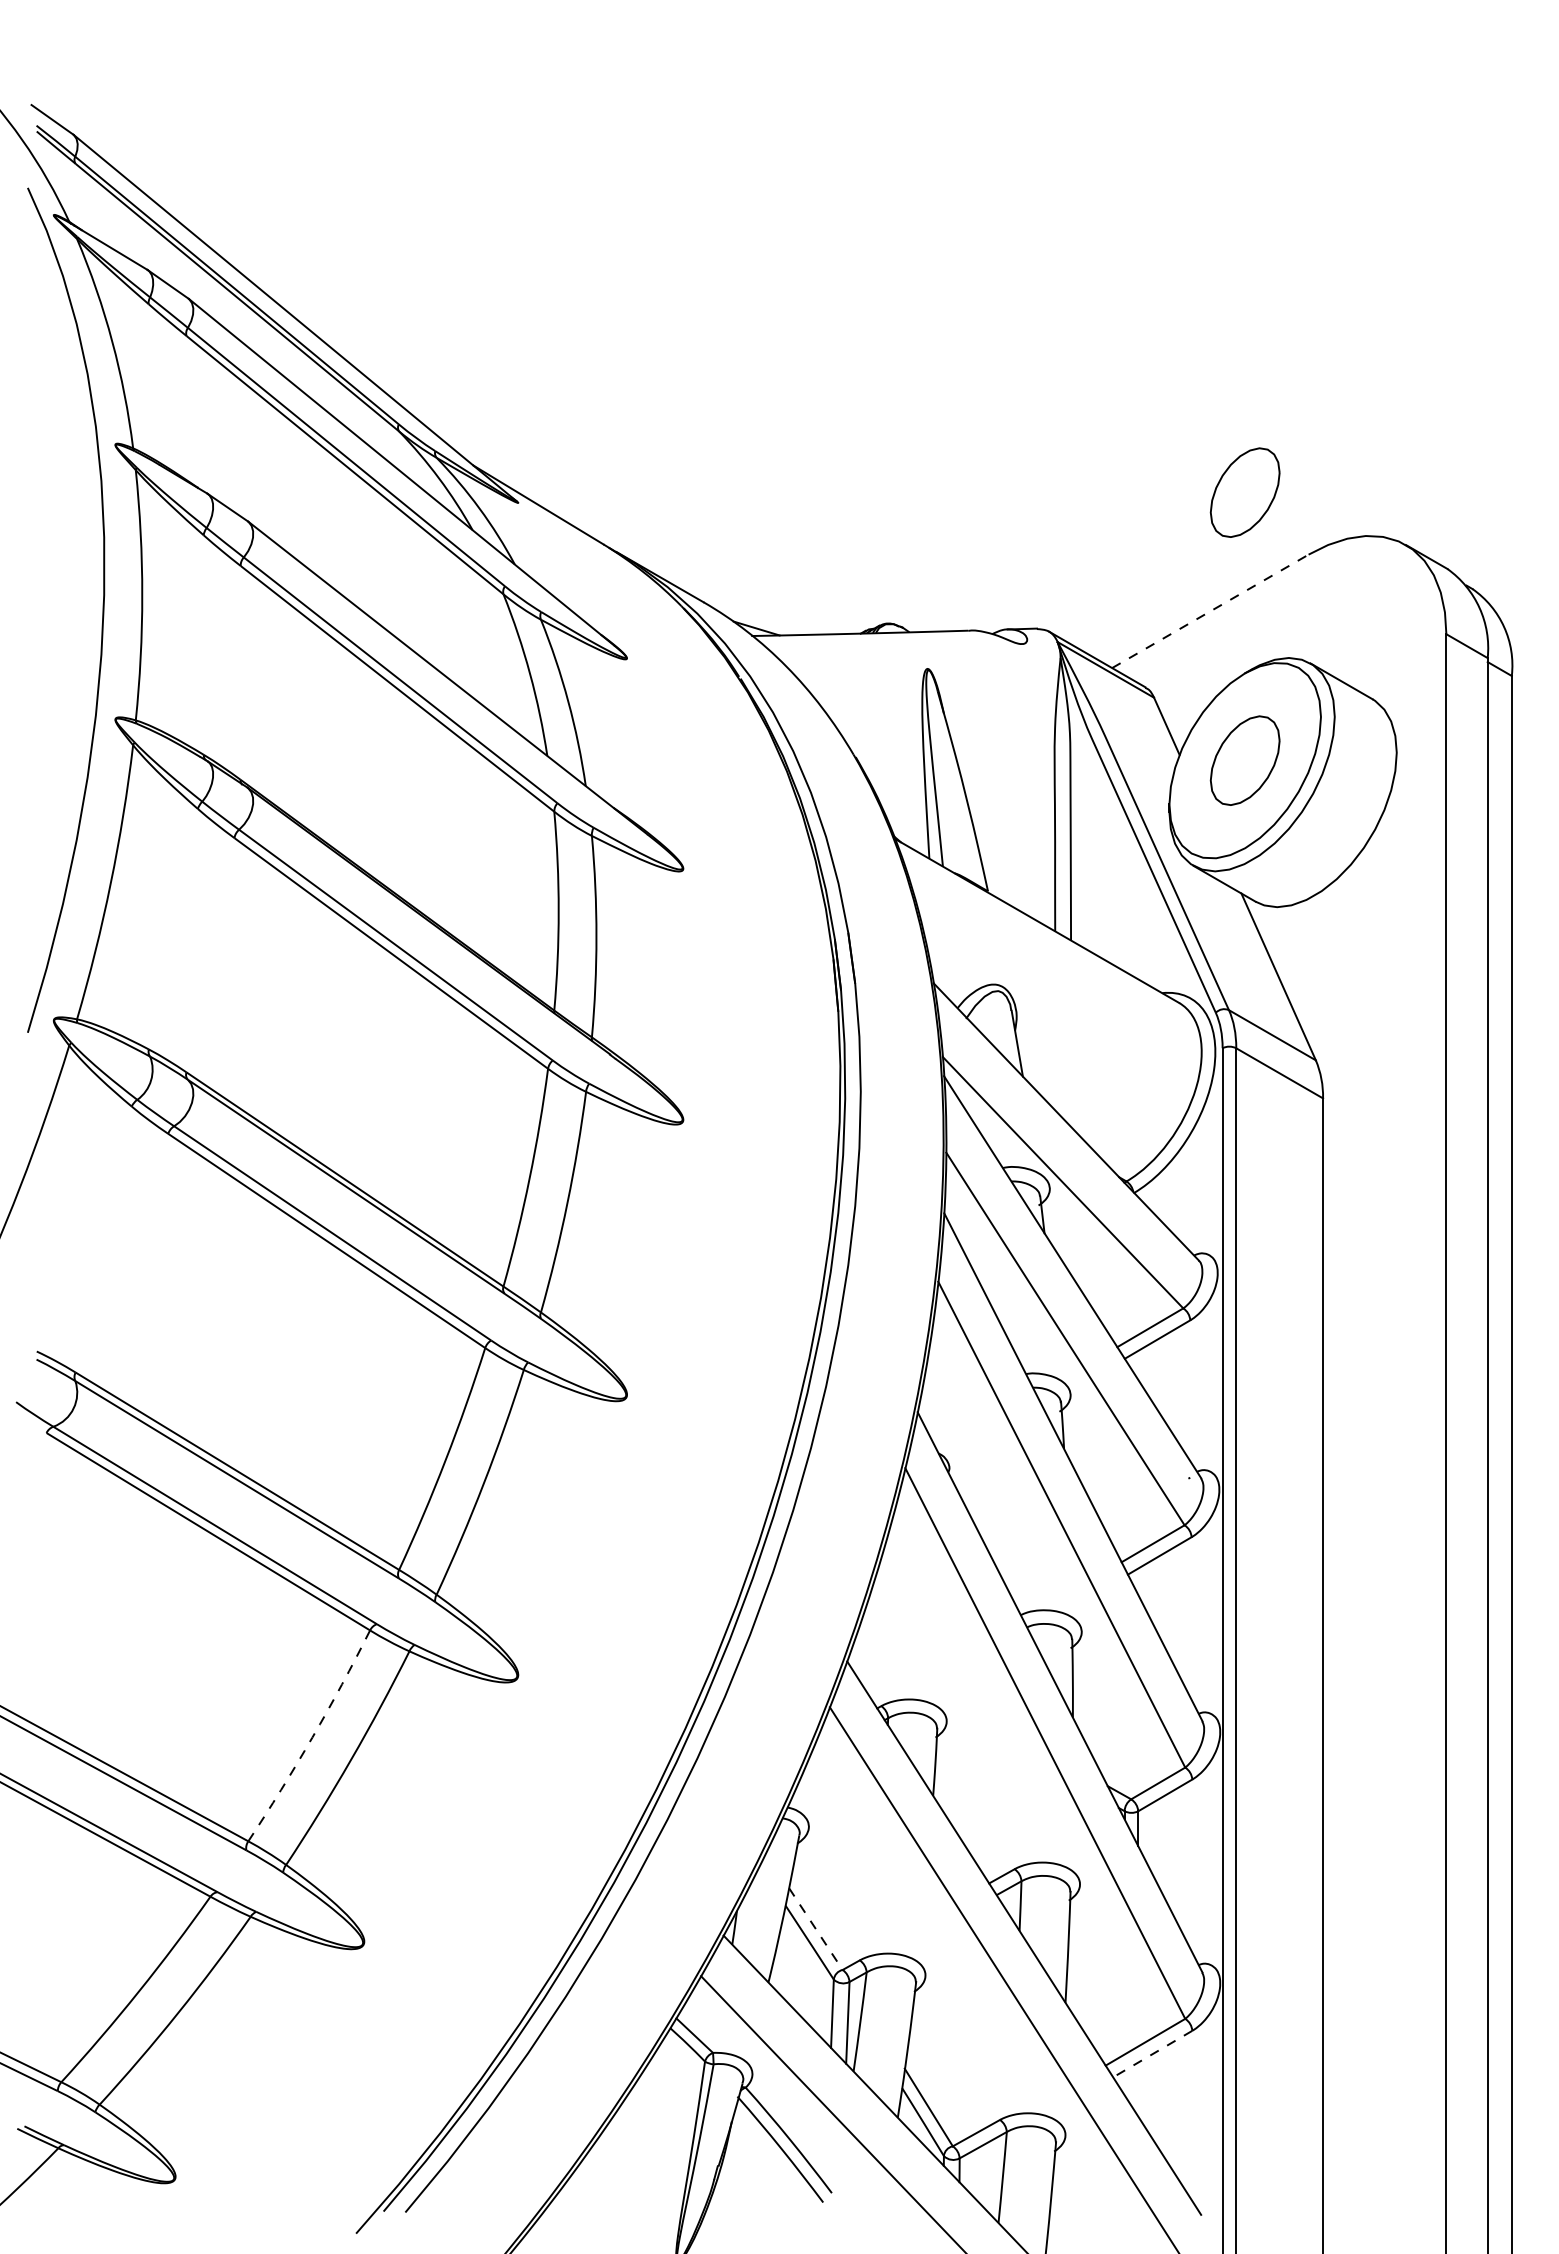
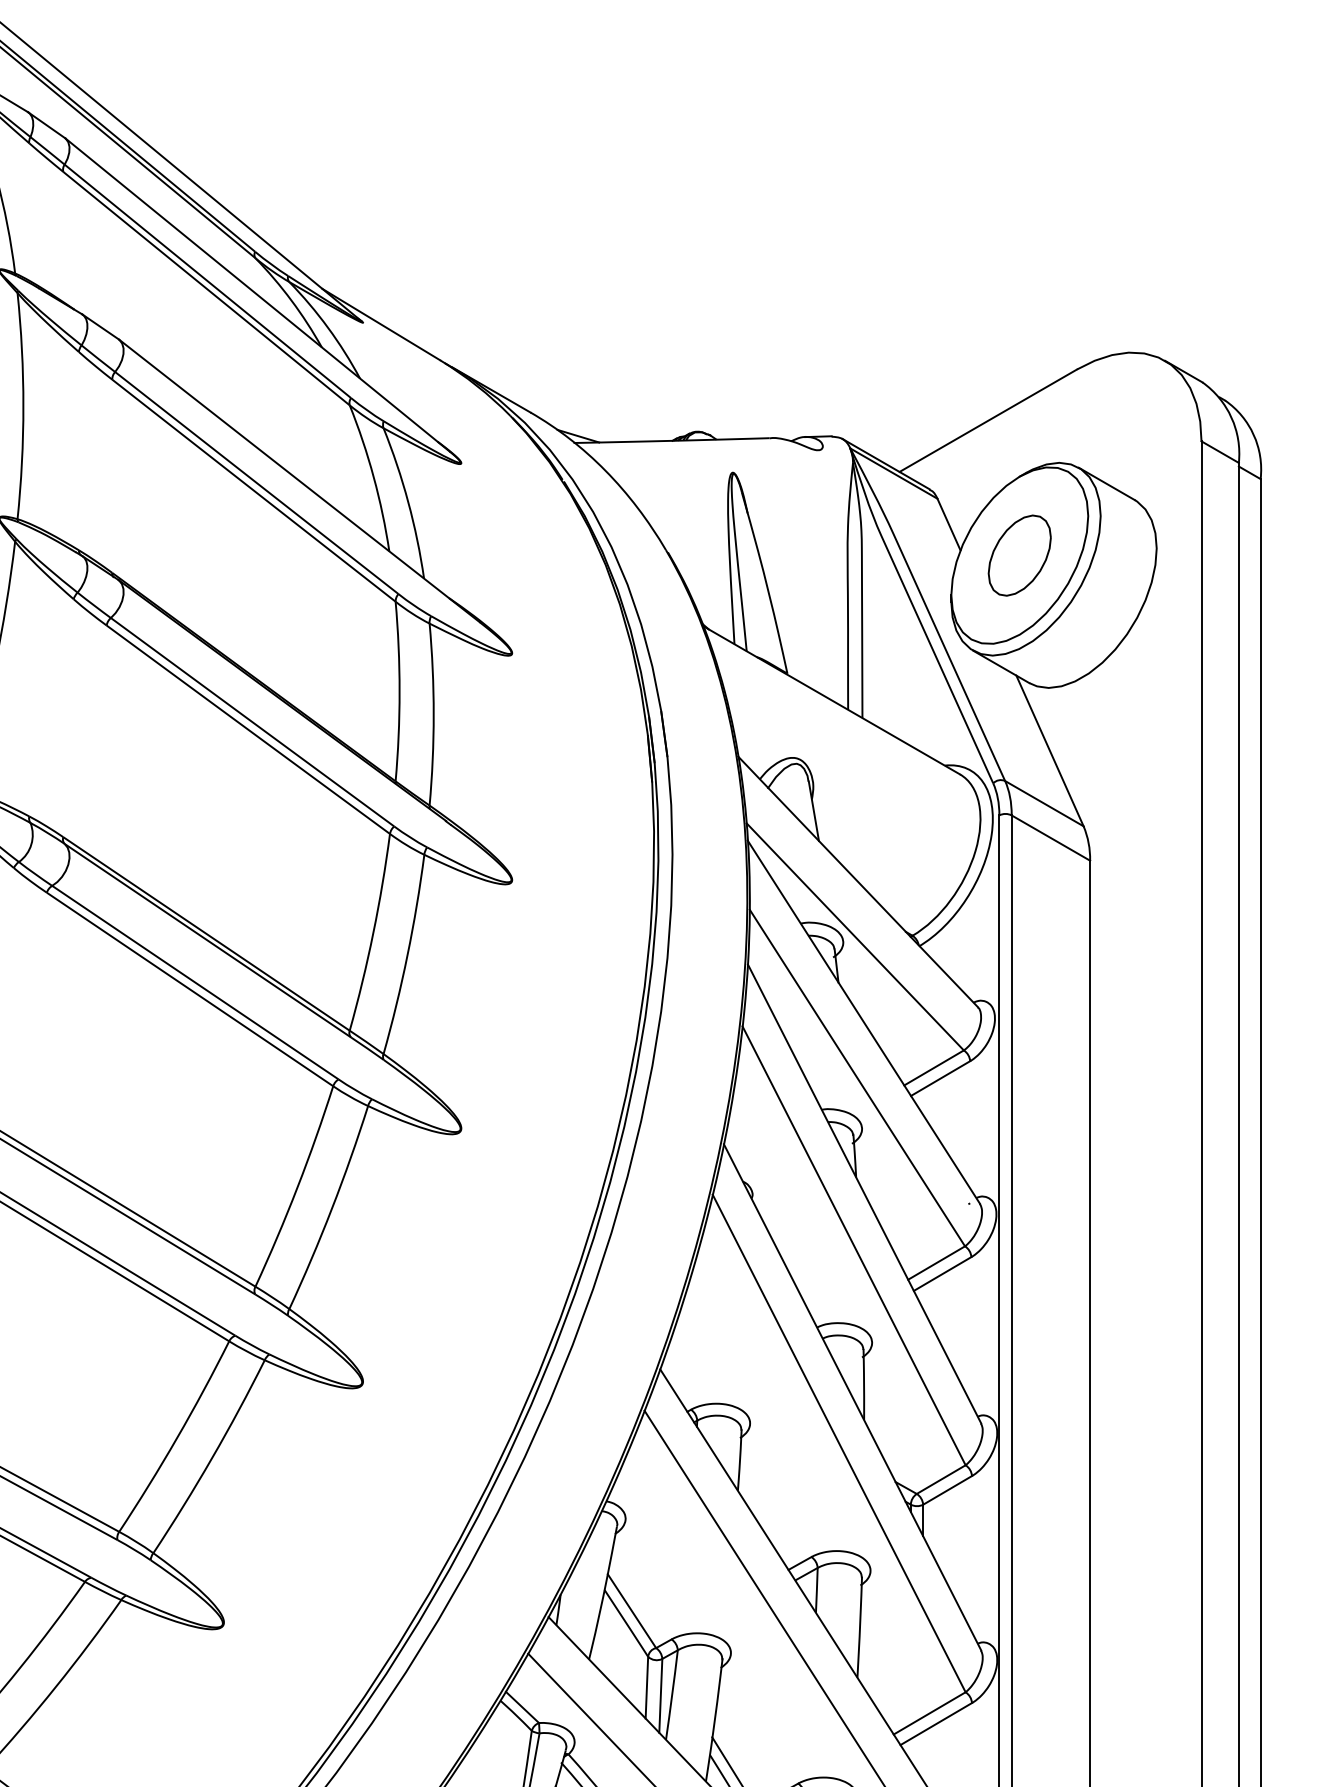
part: (1244, 492) -> (1019, 313), removed
line: (1210, 611) -> (988, 420), dashed -> solid
arc: (312, 1737) -> (177, 1438), dashed -> solid
line: (815, 1929) -> (631, 1611), dashed -> solid
line: (1152, 2054) -> (936, 1724), dashed -> solid

